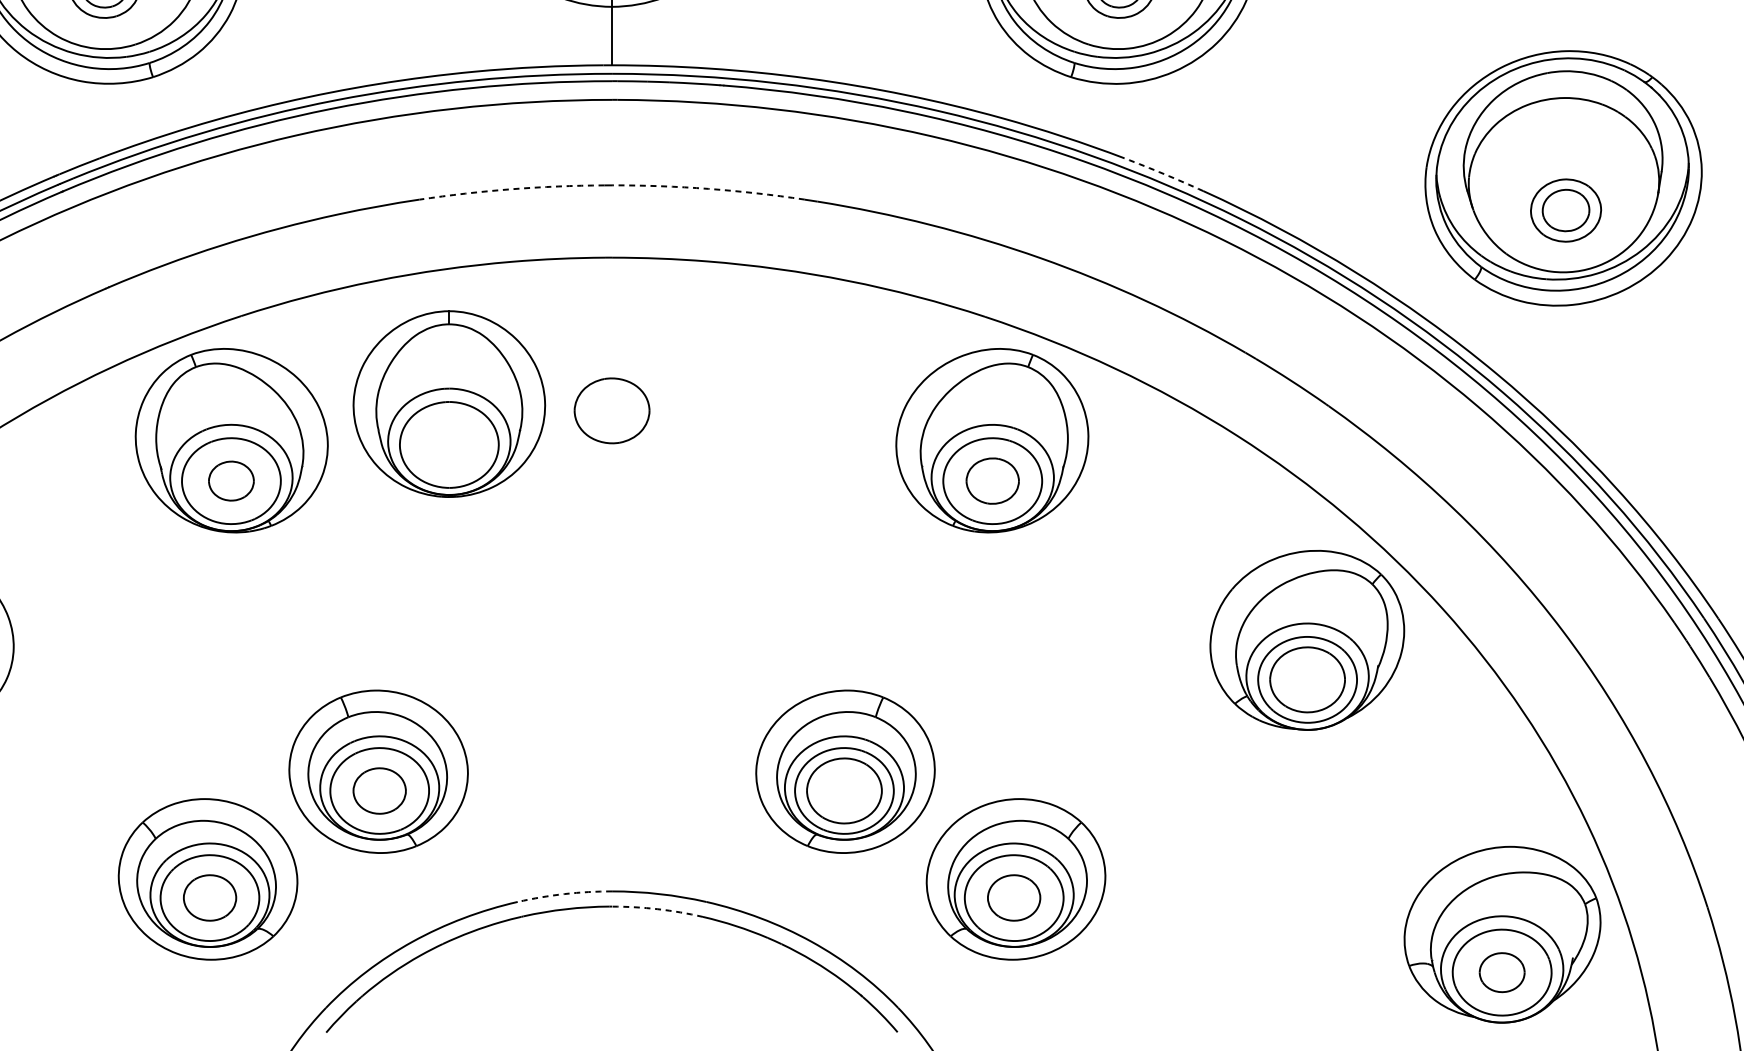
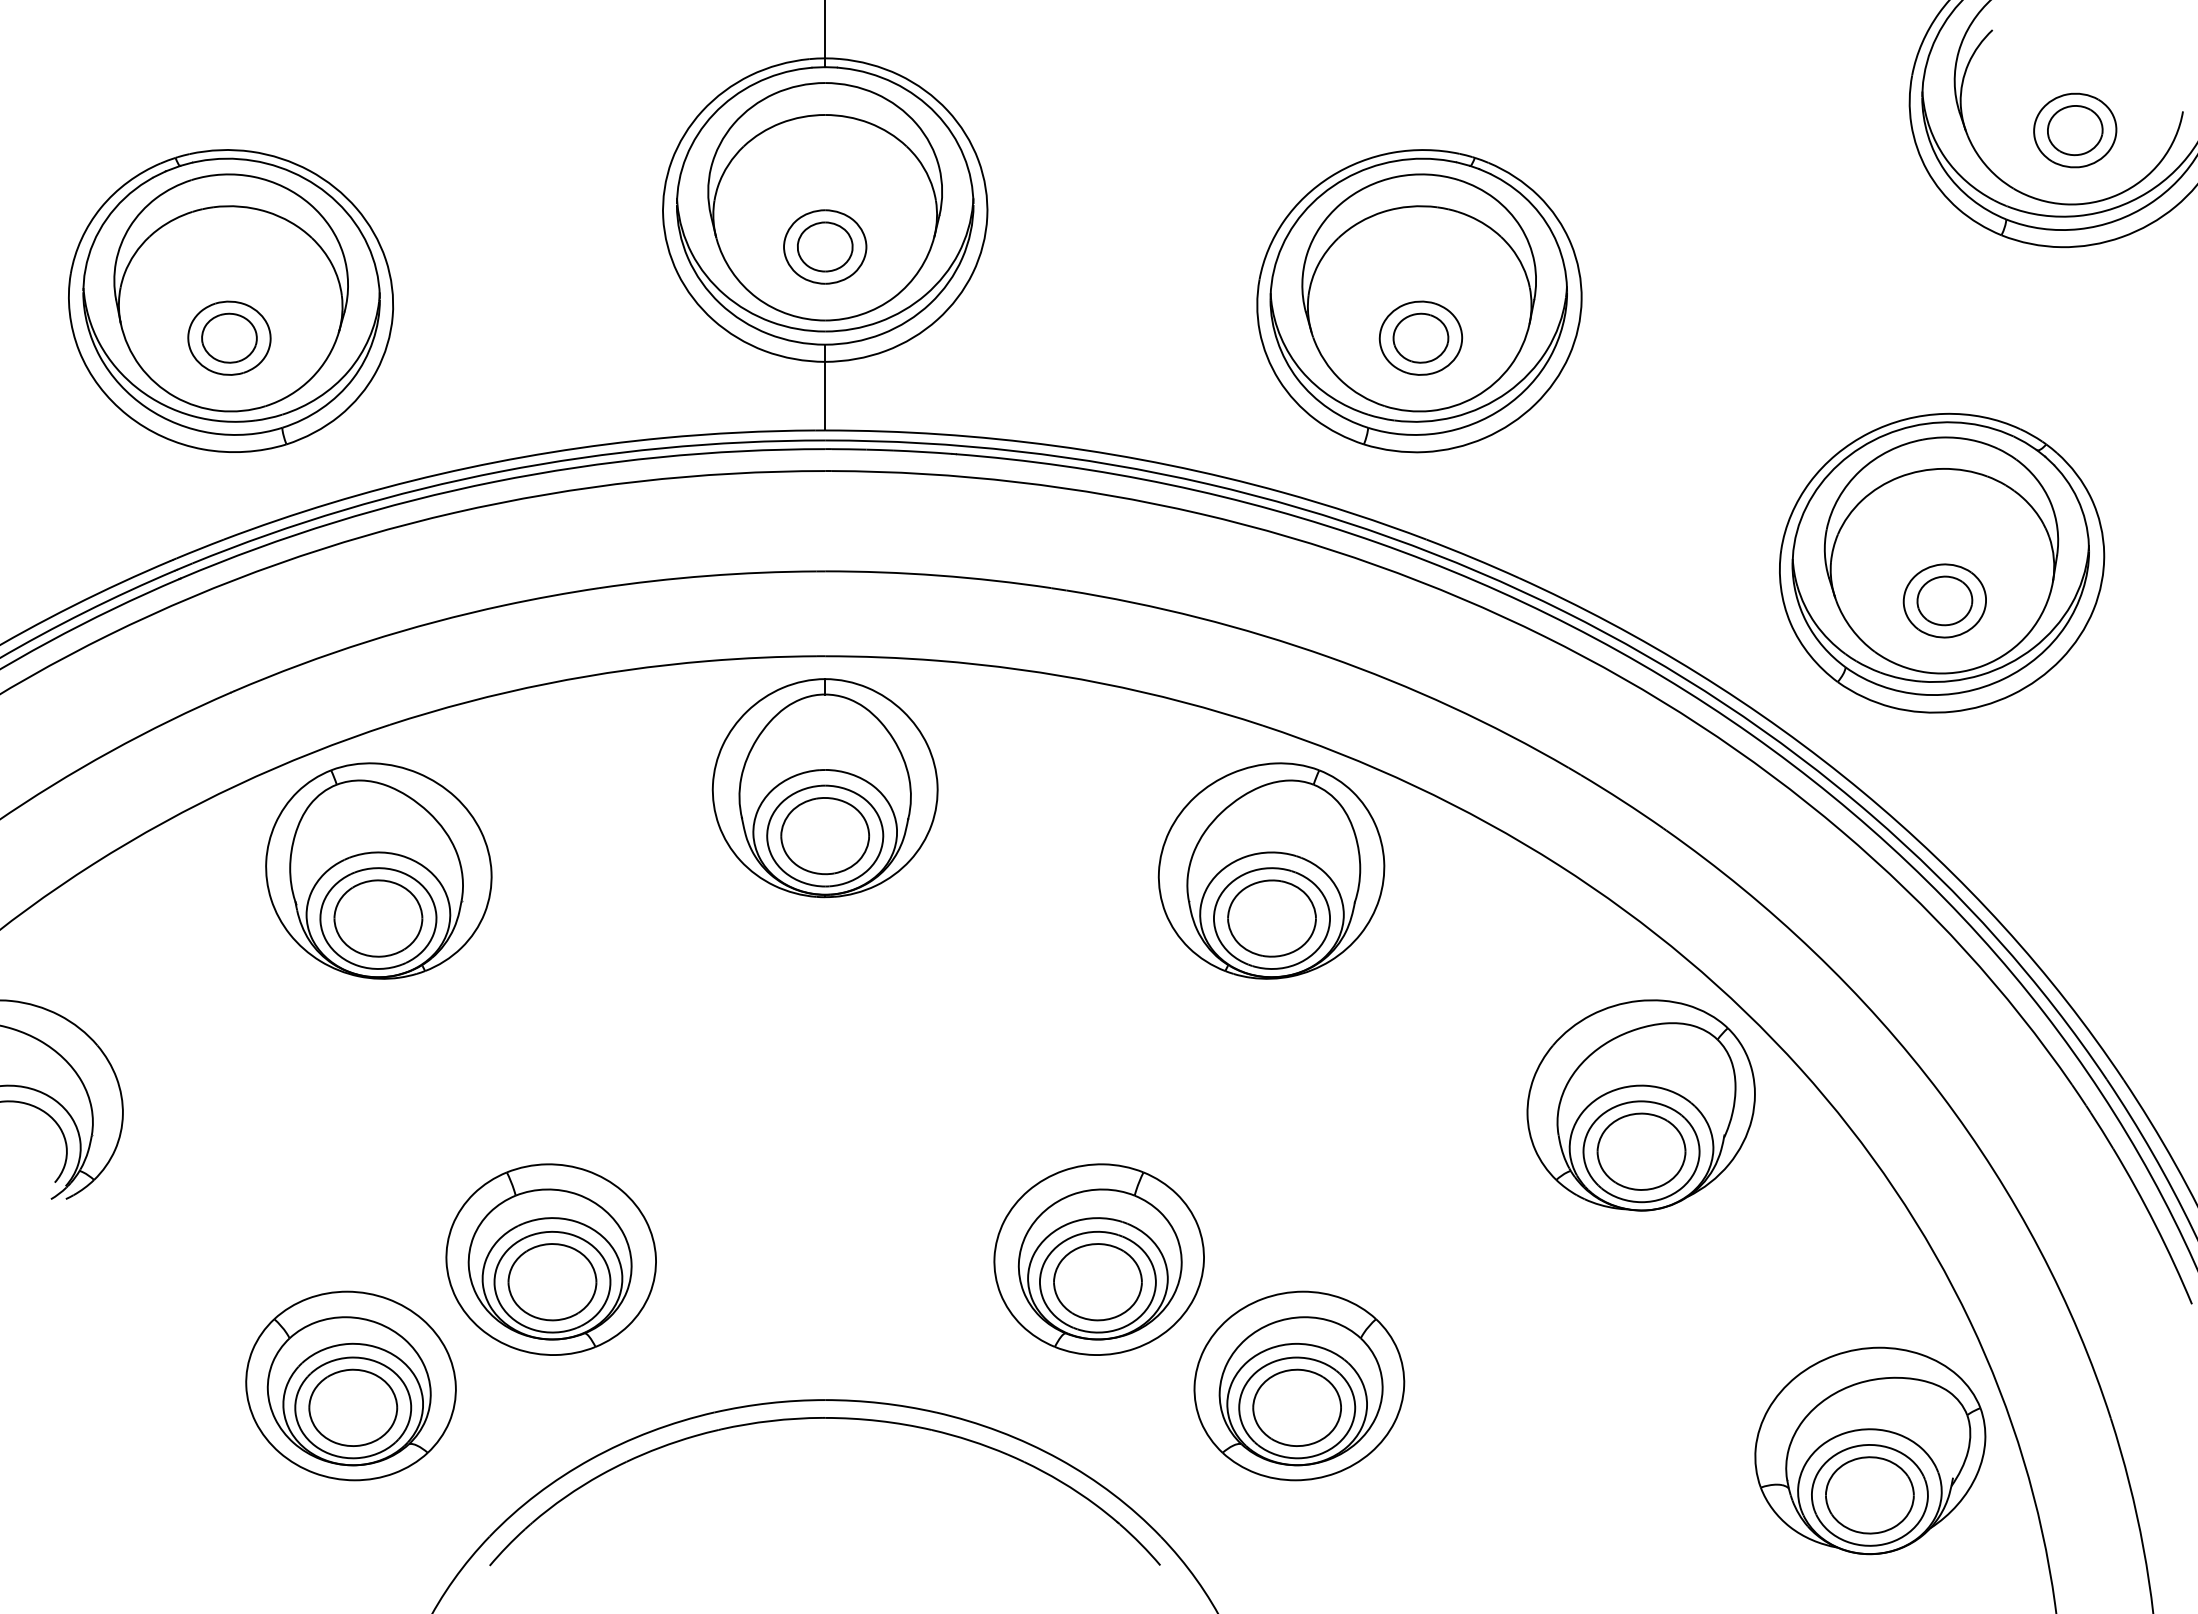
arc: (1164, 174) -> (1473, 558), dashed -> solid
arc: (511, 188) -> (707, 575), dashed -> solid
arc: (708, 188) -> (938, 575), dashed -> solid
part: (448, 404) -> (824, 788), moved
part: (231, 481) -> (378, 918), size x1.67
part: (992, 481) -> (1271, 918), size x1.43
part: (379, 791) -> (552, 1282), size x1.43
arc: (564, 894) -> (769, 1403), dashed -> solid
part: (210, 897) -> (353, 1407), size x1.43
part: (1013, 897) -> (1296, 1407), size x1.43
arc: (657, 908) -> (878, 1420), dashed -> solid
part: (1501, 972) -> (1869, 1495), size x1.67

